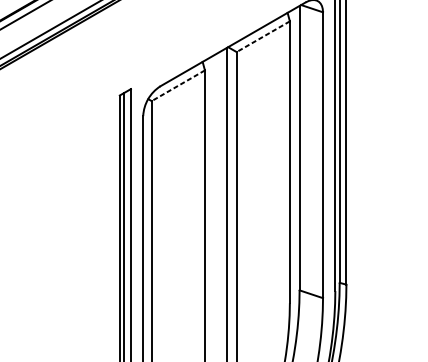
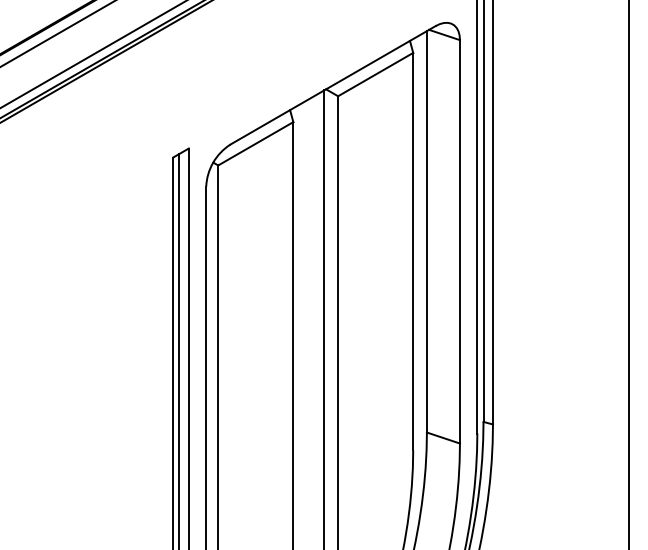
line: (263, 36) -> (375, 74), dashed -> solid
line: (178, 86) -> (255, 144), dashed -> solid

